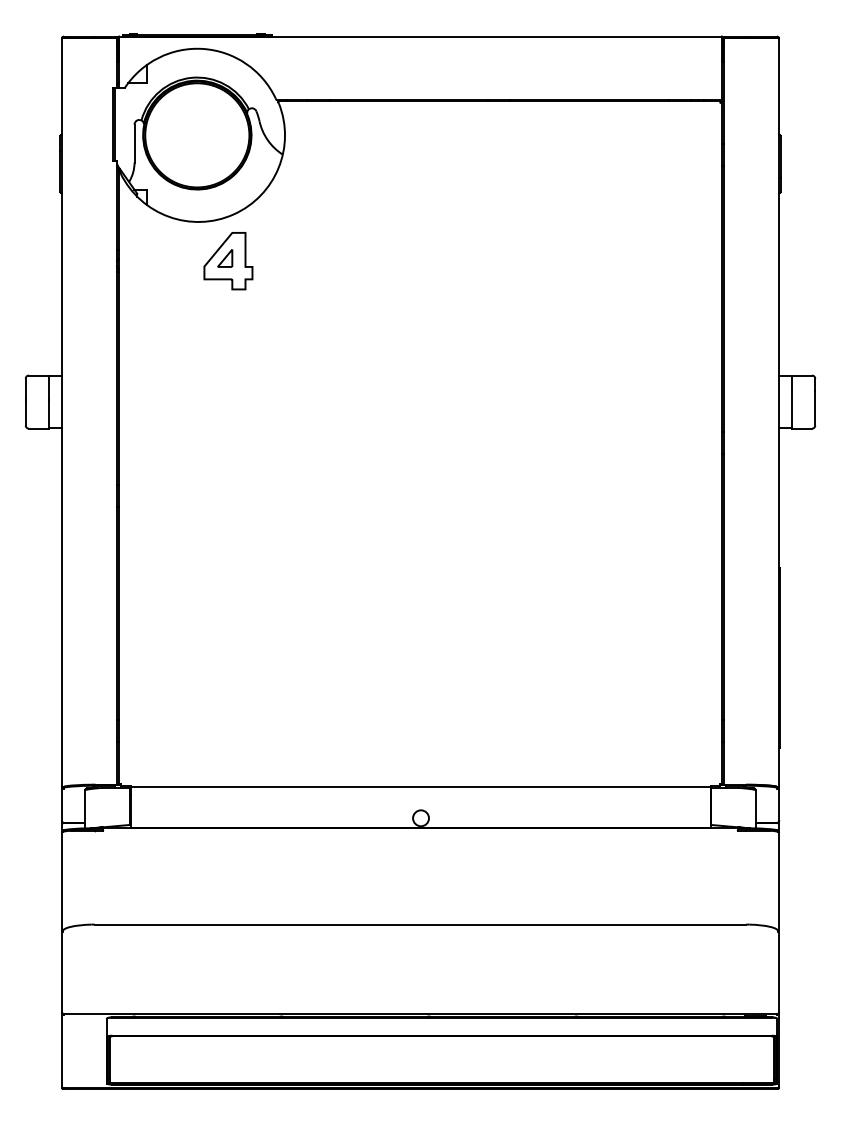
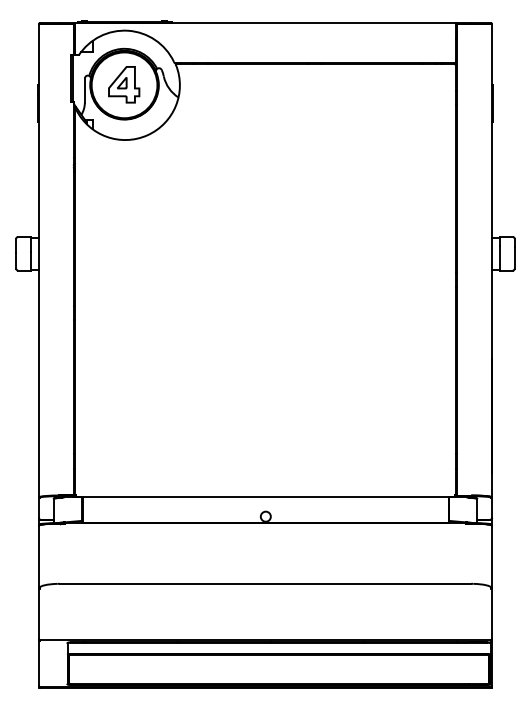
part: (228, 260) -> (124, 84), moved

